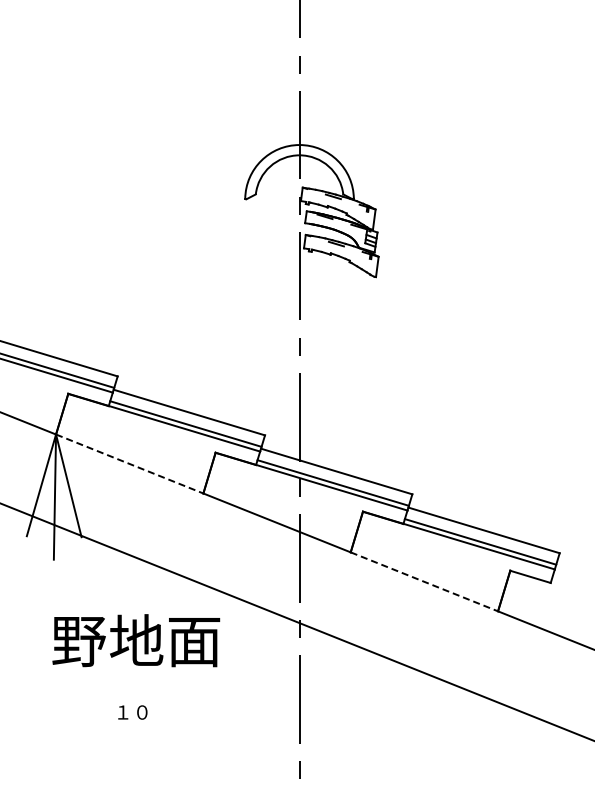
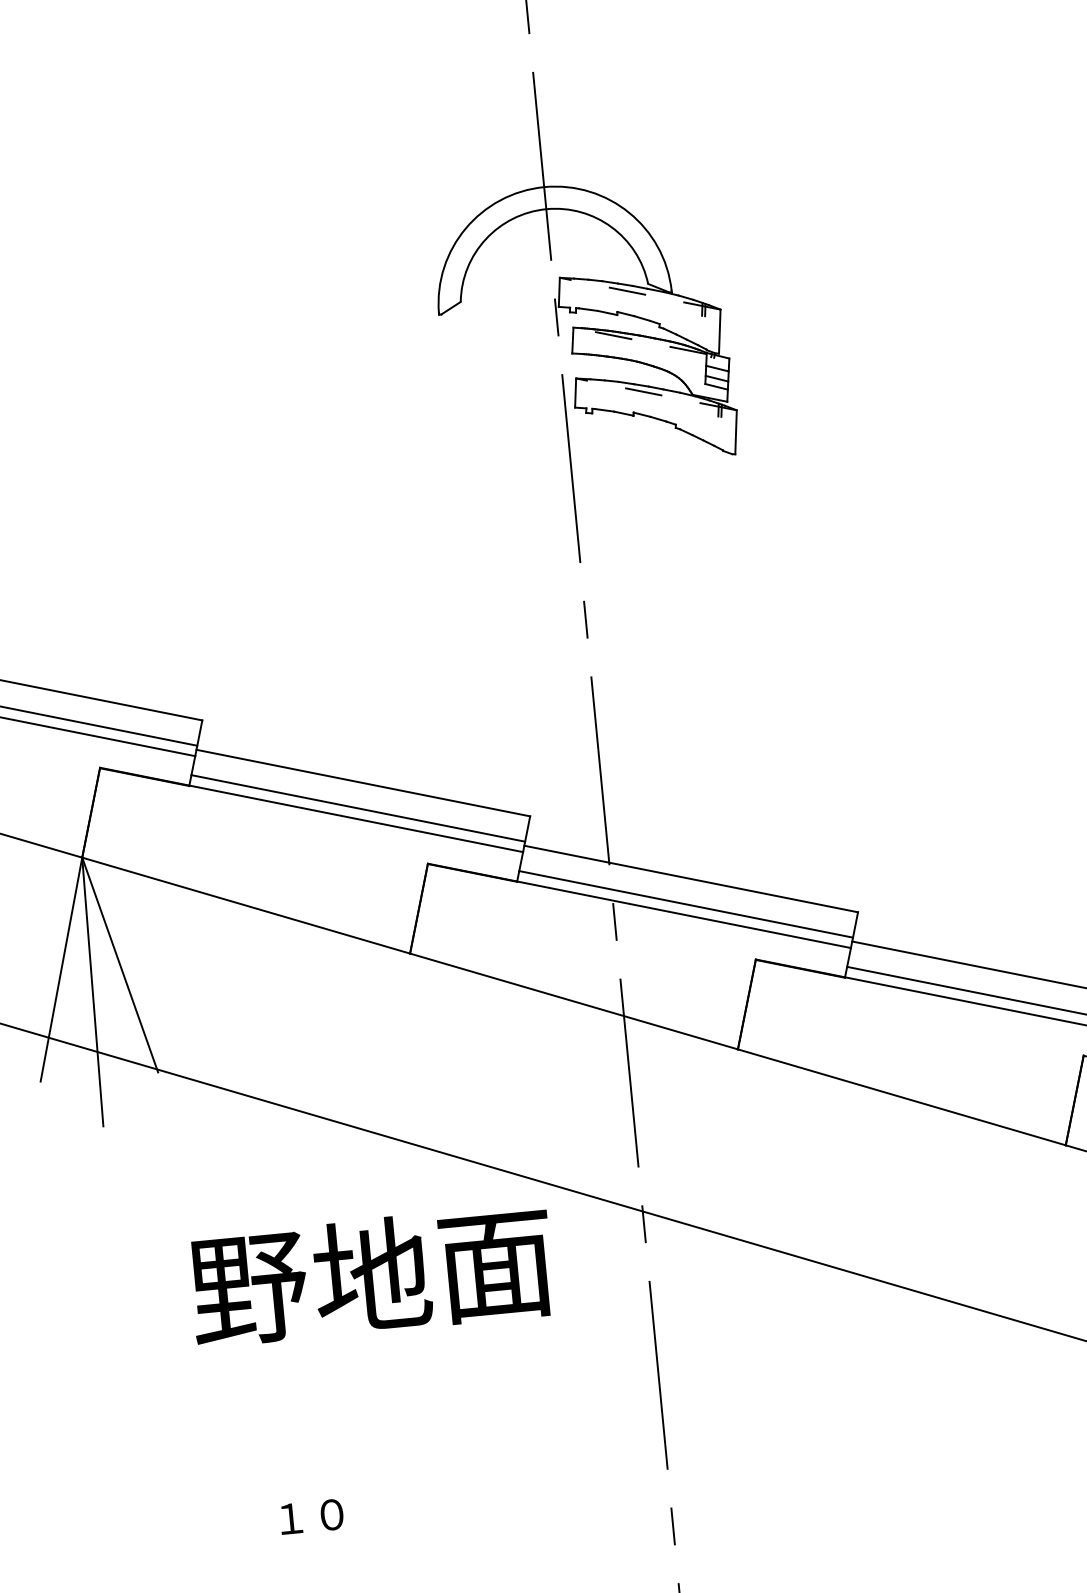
line: (130, 464) -> (247, 906), dashed -> solid
line: (424, 582) -> (902, 1098), dashed -> solid
text: (136, 640) -> (372, 1275), moved
text: (132, 712) -> (311, 1516), moved

